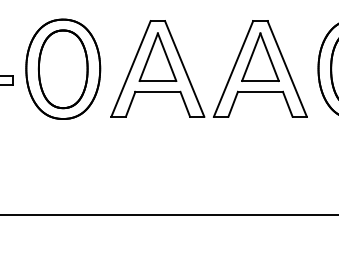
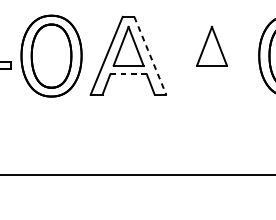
line: (184, 68) -> (150, 55), solid -> dashed
part: (260, 68) -> (212, 55), removed
line: (157, 91) -> (128, 74), solid -> dashed

